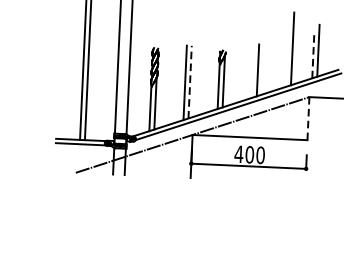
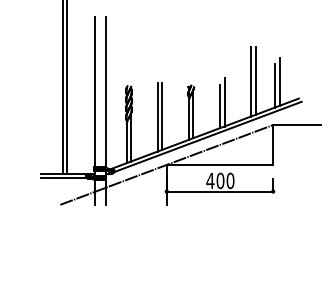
line: (288, 49) -> (251, 81), added
line: (313, 54) -> (275, 85), dashed -> solid
line: (252, 74) -> (219, 106), added
line: (190, 82) -> (162, 116), dashed -> solid
line: (308, 118) -> (273, 144), dashed -> solid

